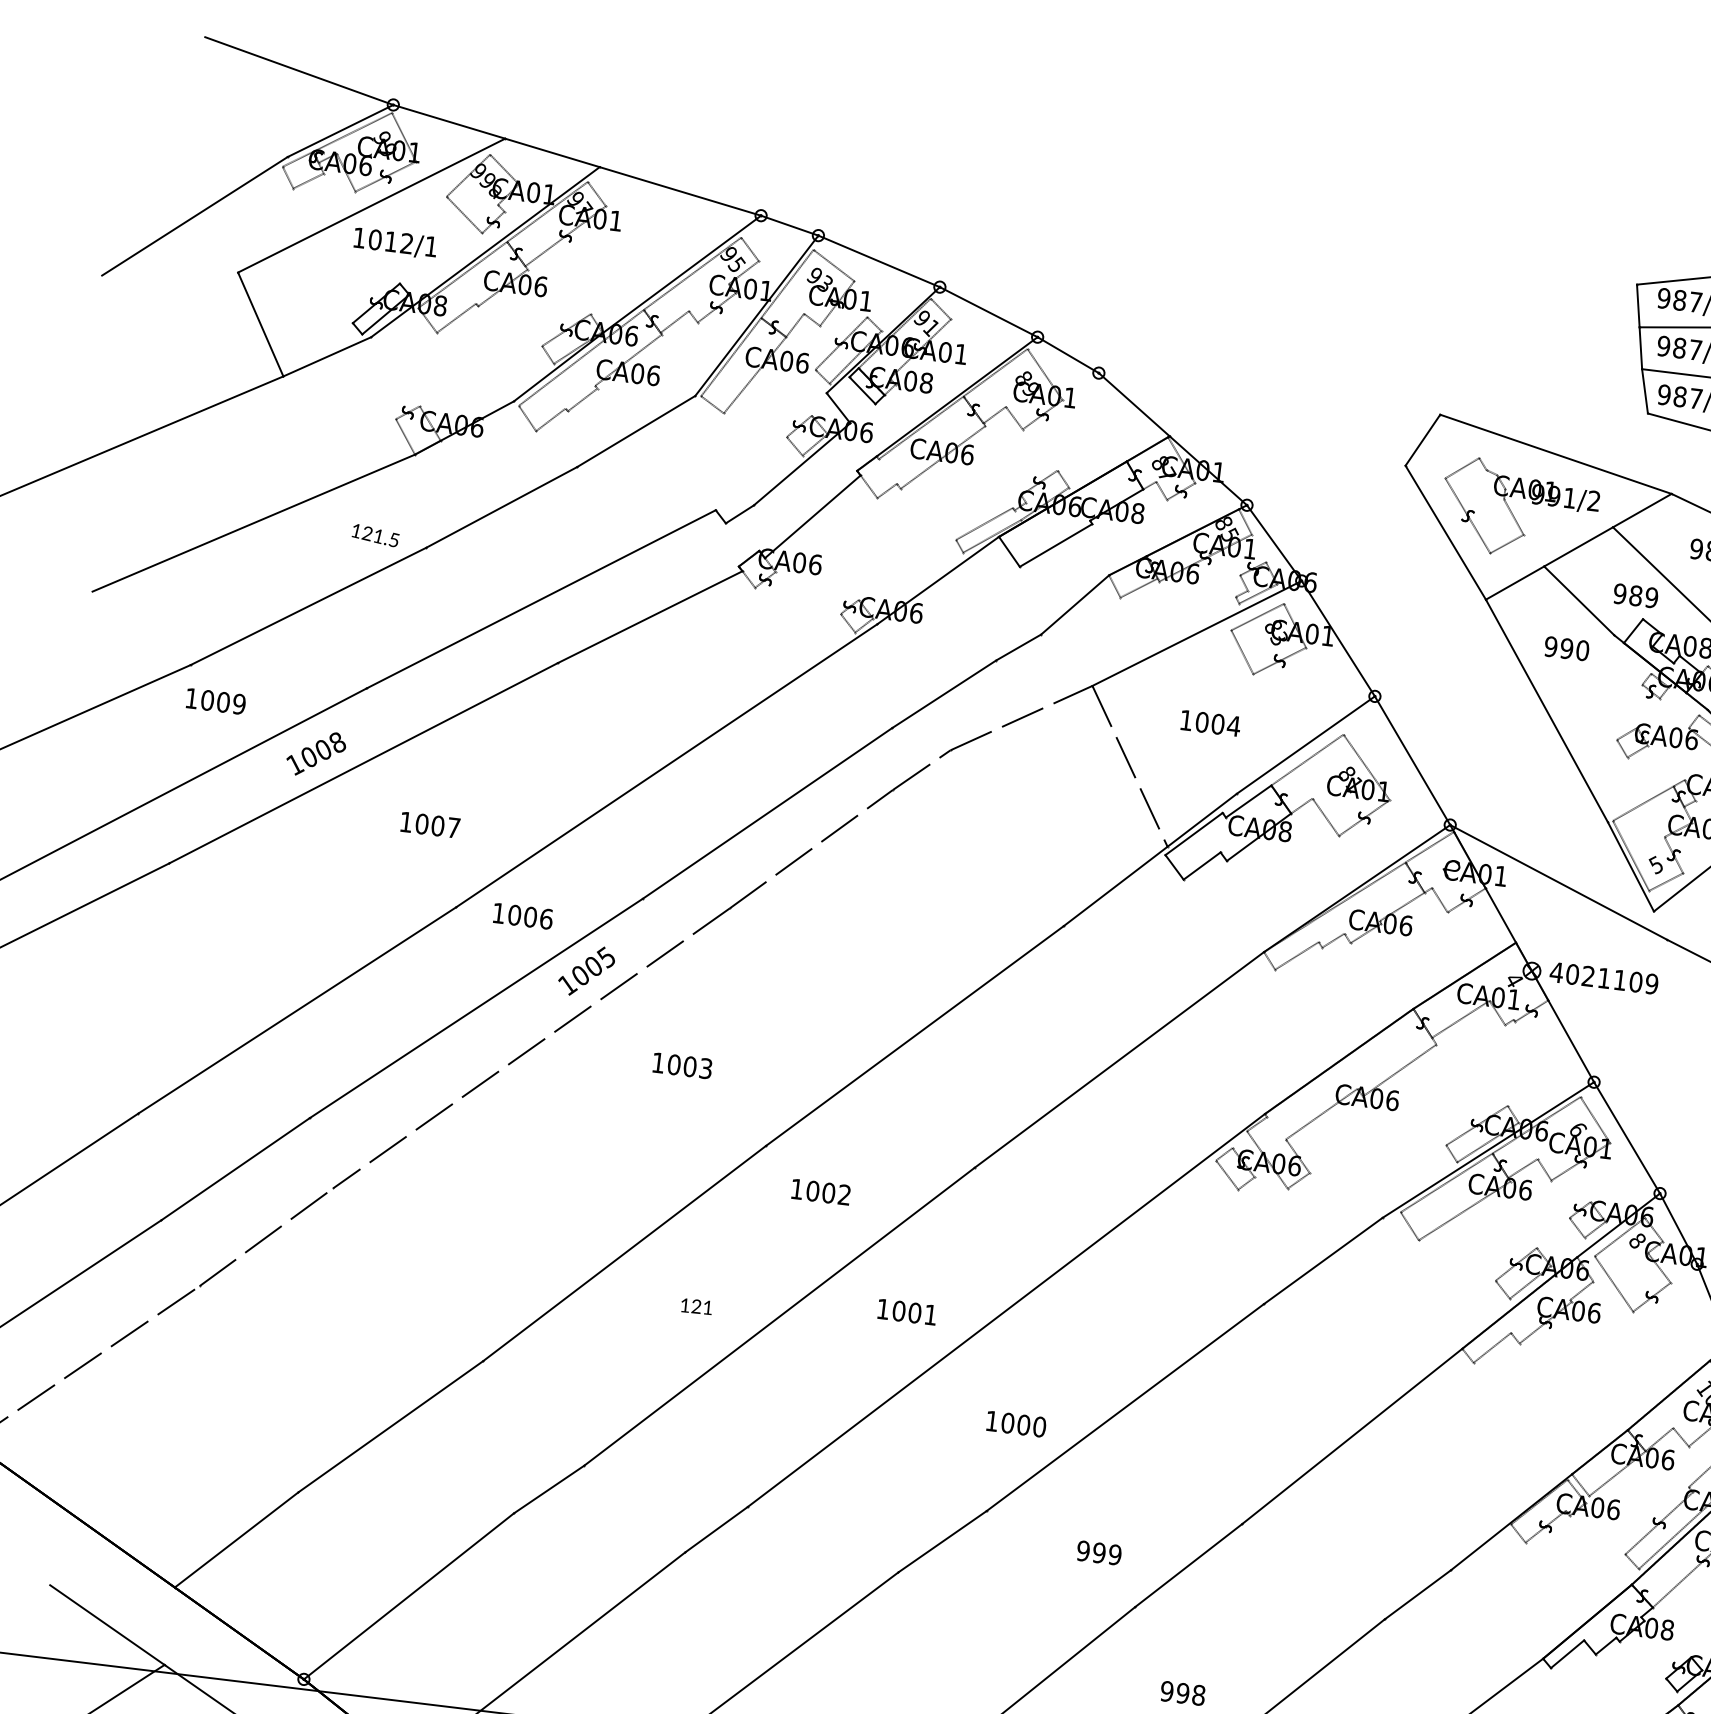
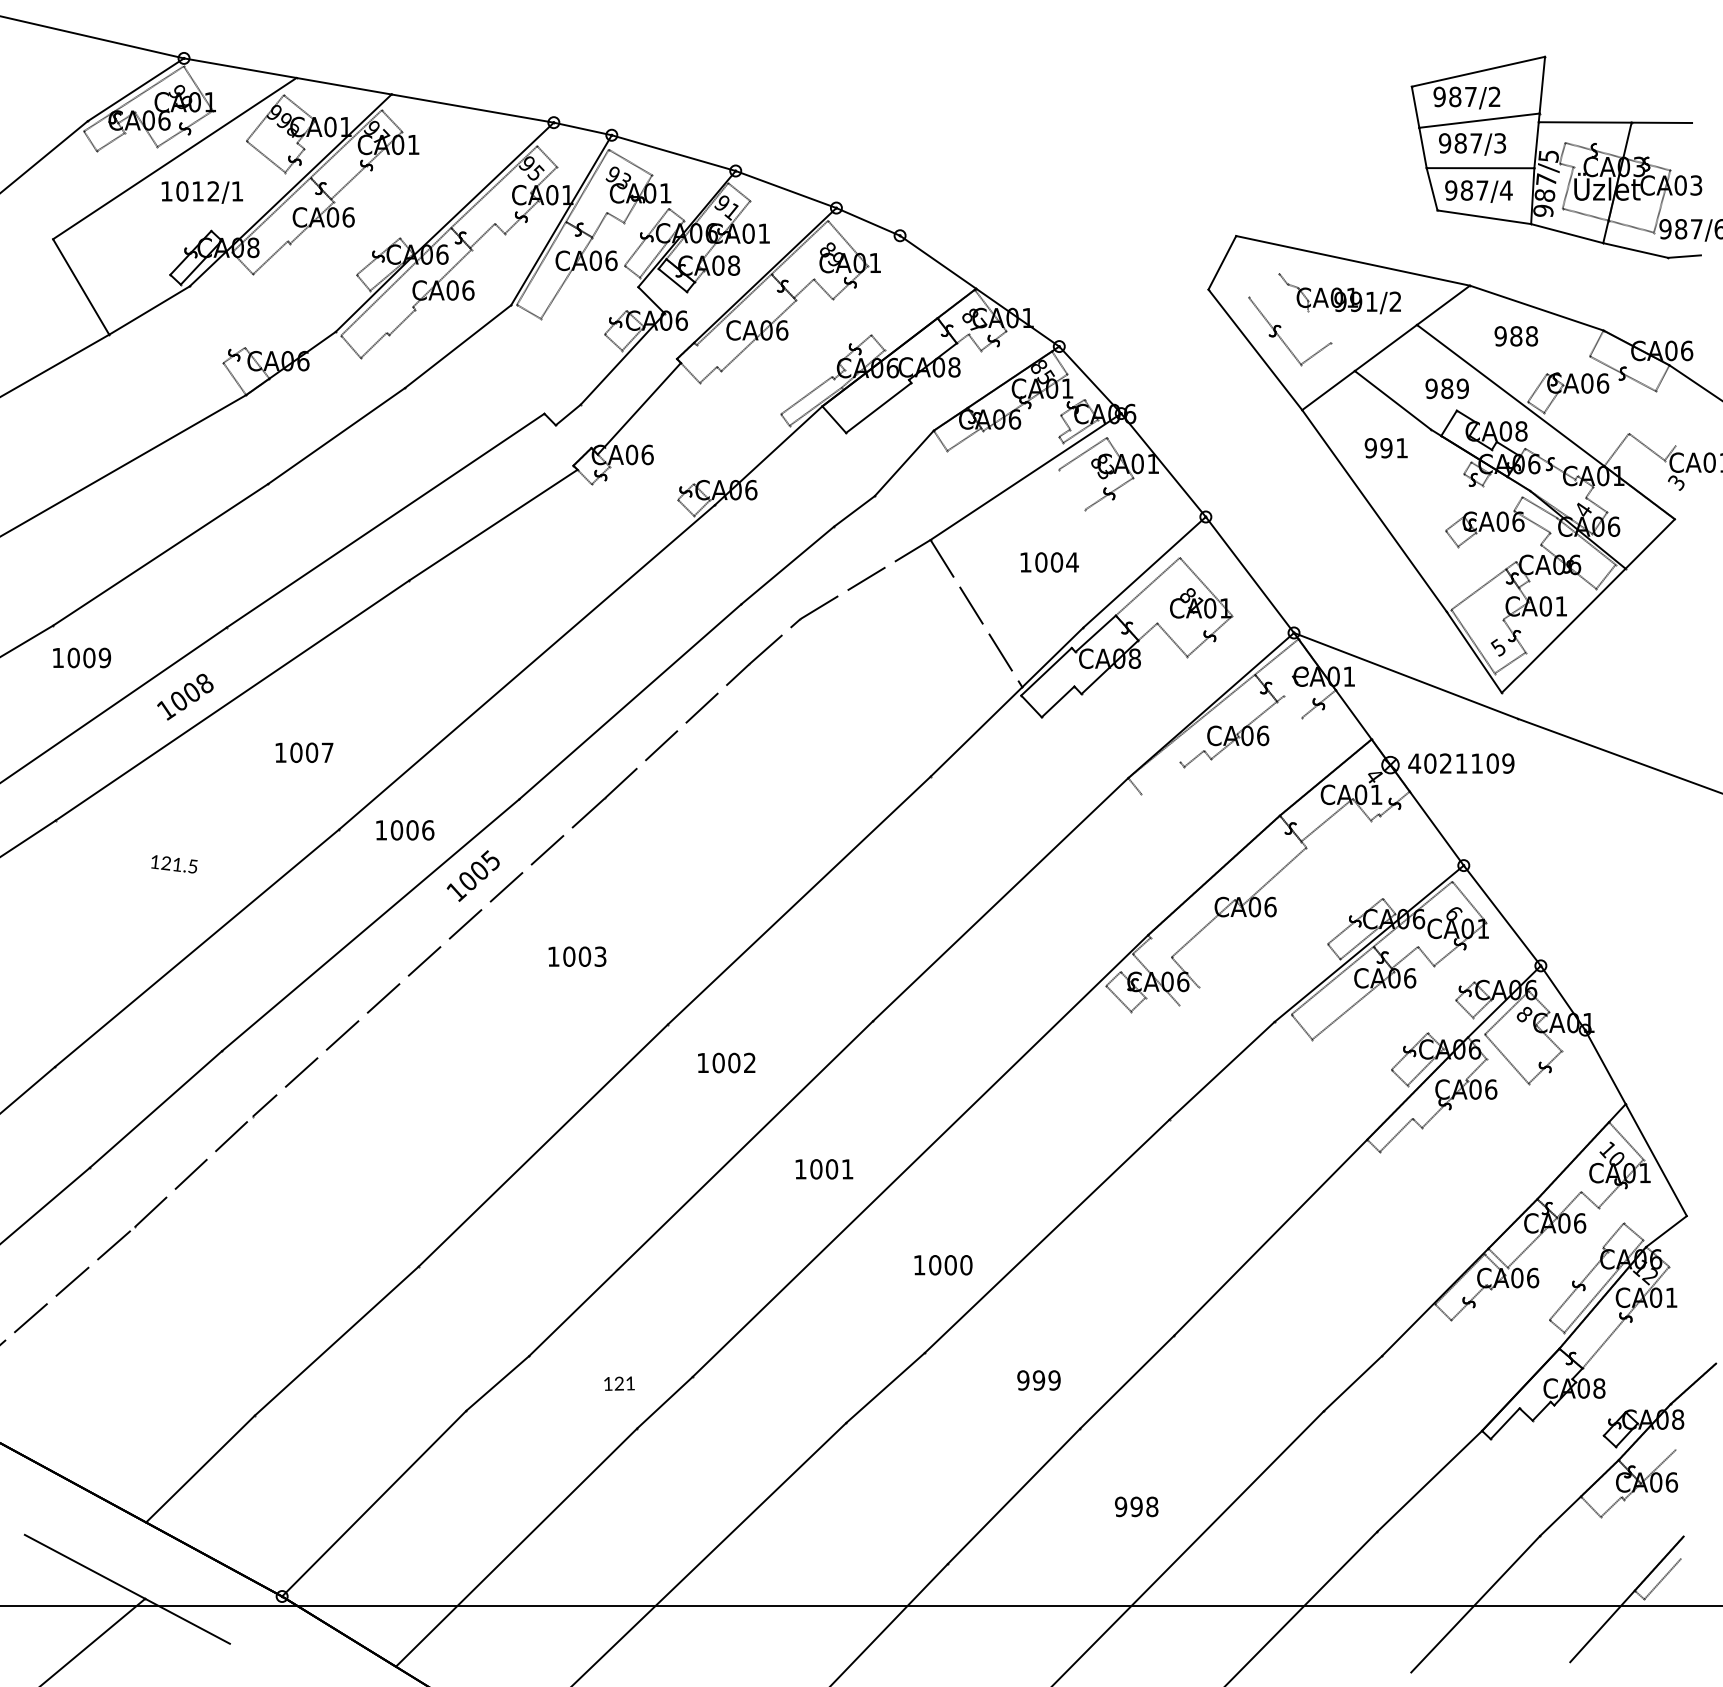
line: (1461, 468) -> (1263, 285), removed
line: (1513, 516) -> (1319, 326), removed
text: (375, 535) -> (174, 864), moved
text: (1583, 650) -> (1402, 448), 990 -> 991
line: (1241, 651) -> (1071, 489), removed
line: (1439, 900) -> (1292, 707), removed
line: (1296, 955) -> (1160, 777), removed
line: (1298, 1180) -> (1188, 995), removed
text: (696, 1306) -> (619, 1383), moved

